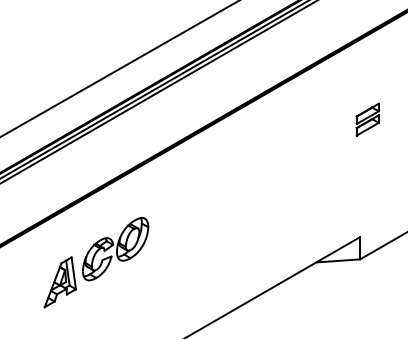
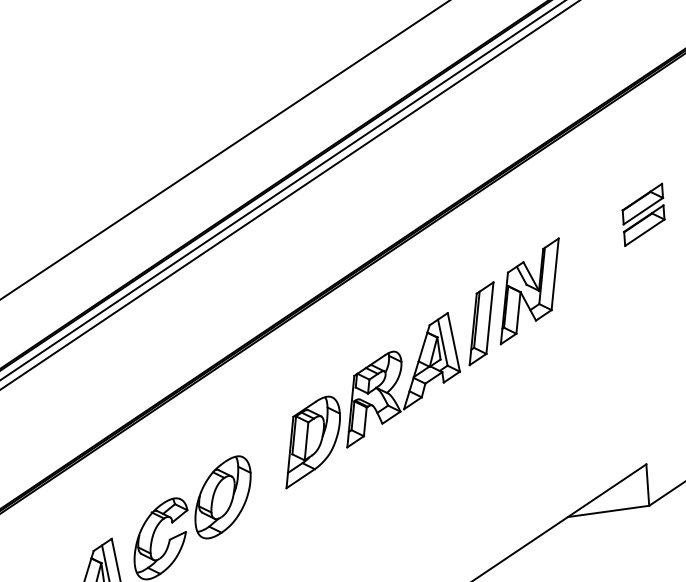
part: (367, 119) -> (643, 214), moved
part: (243, 174) -> (421, 362), added

